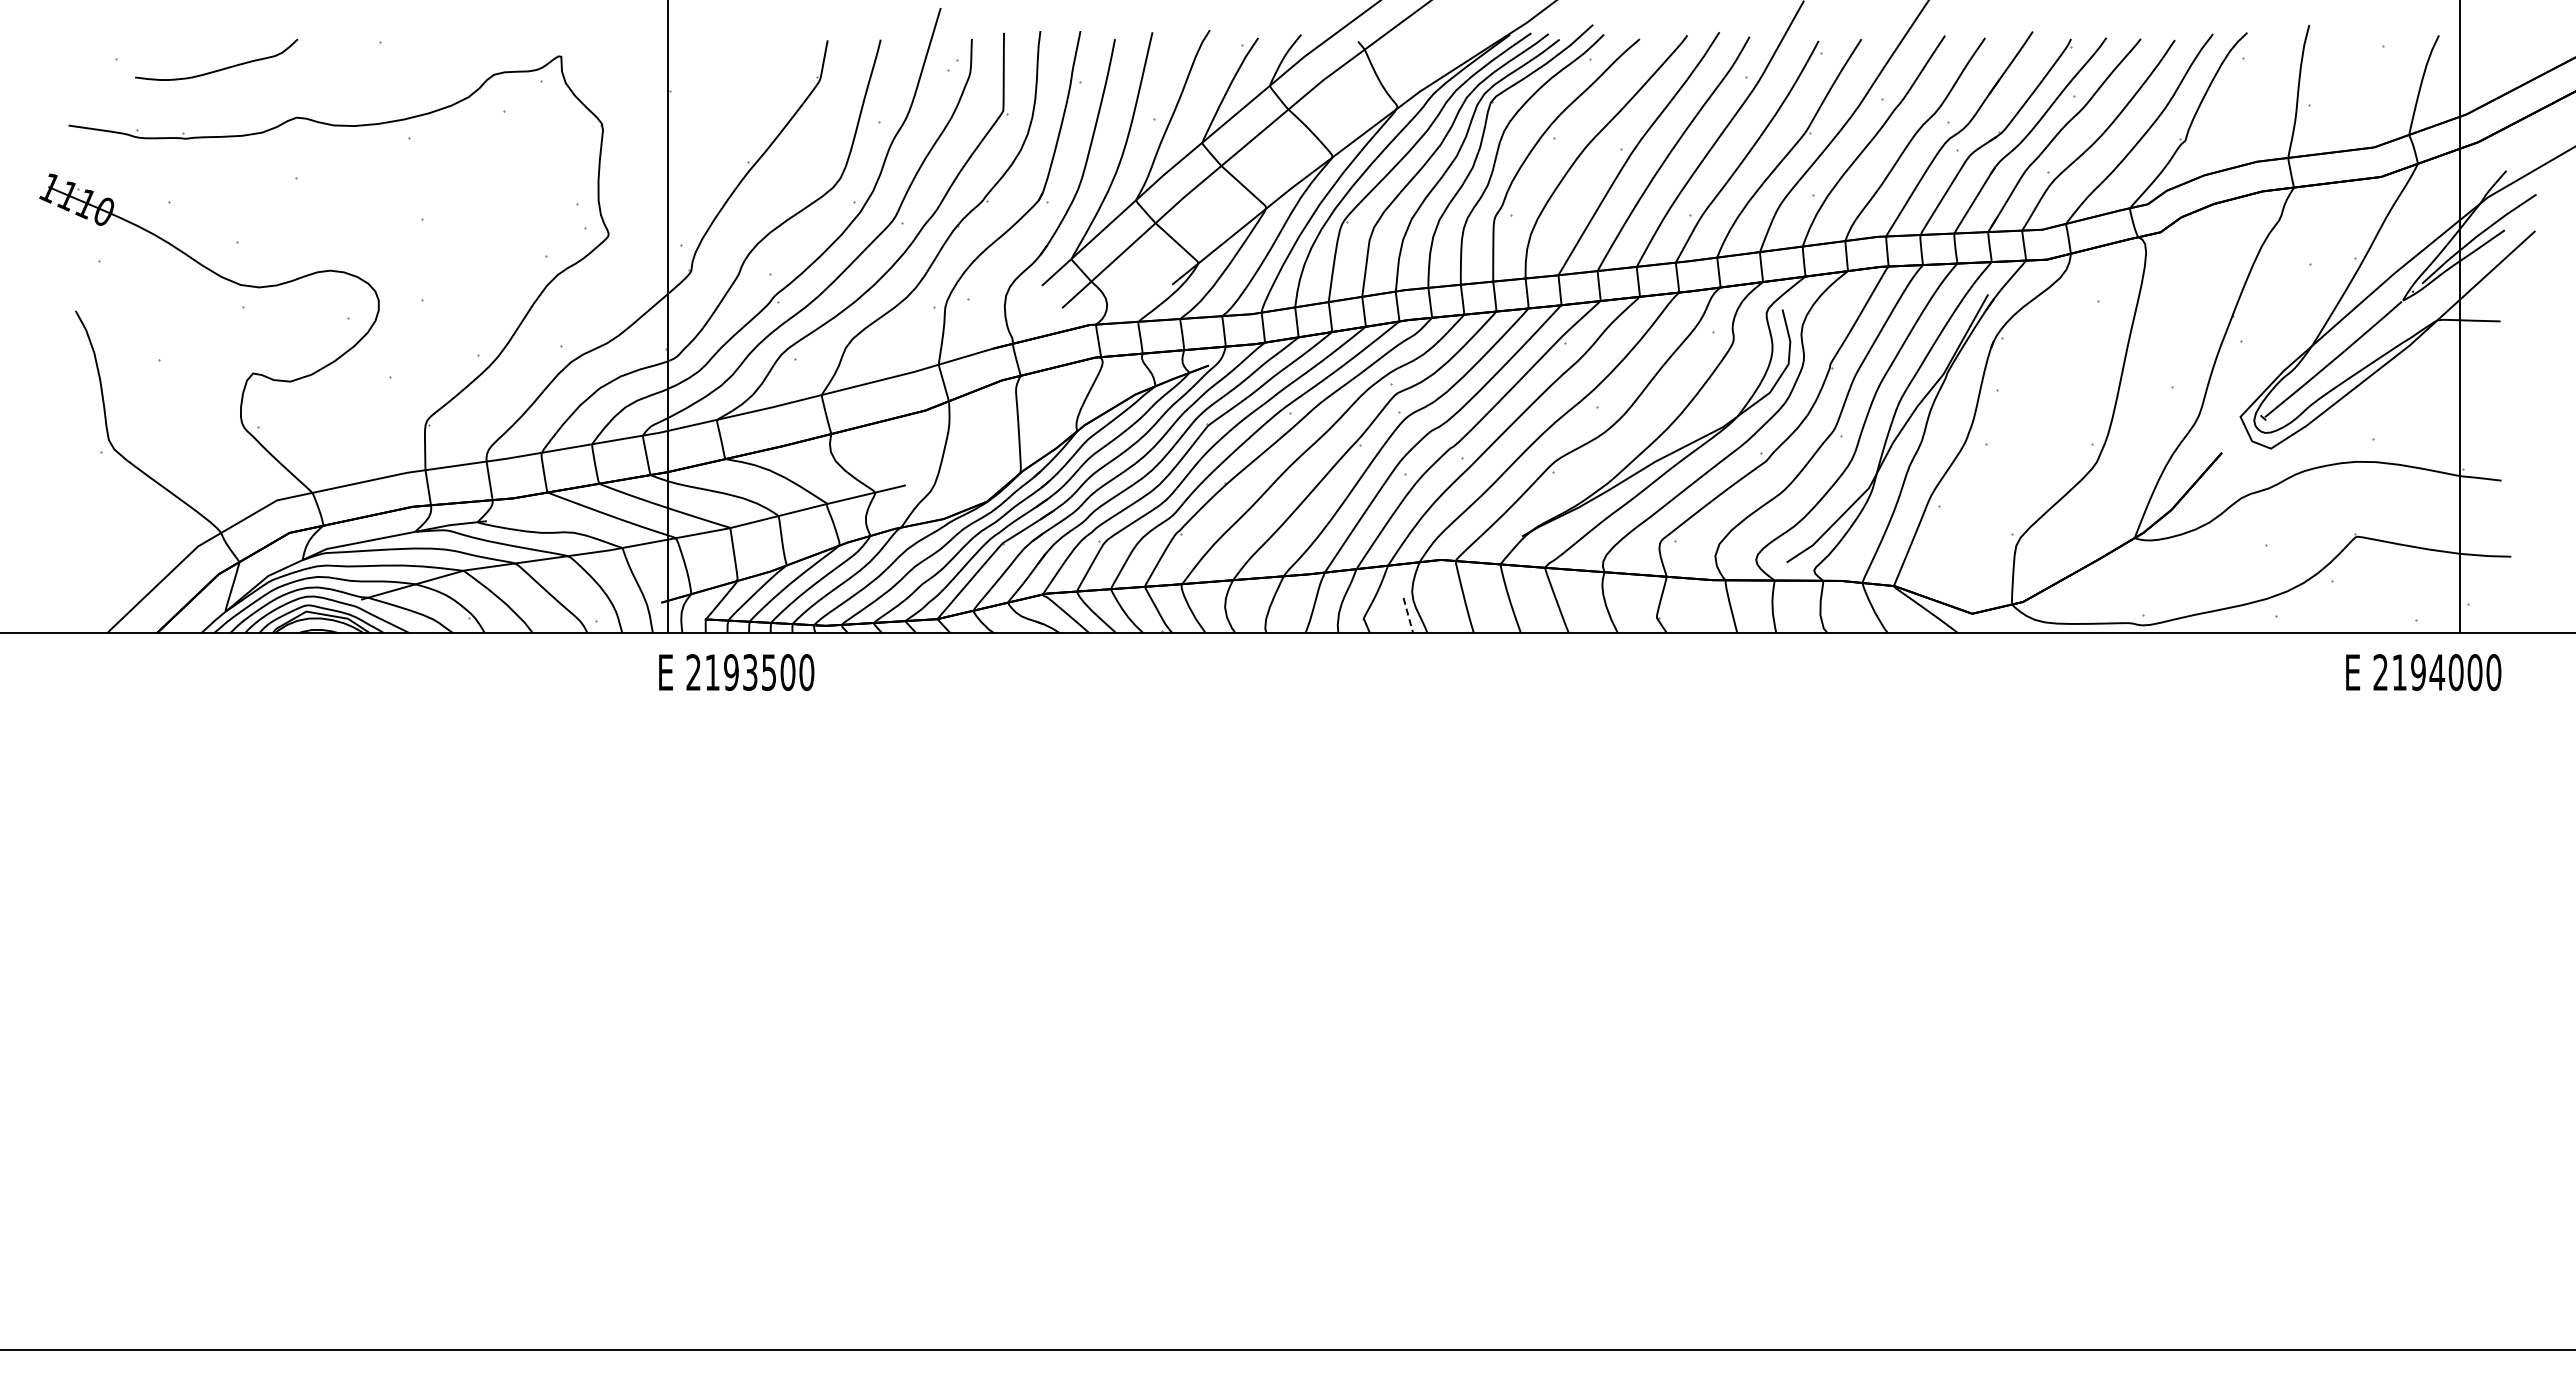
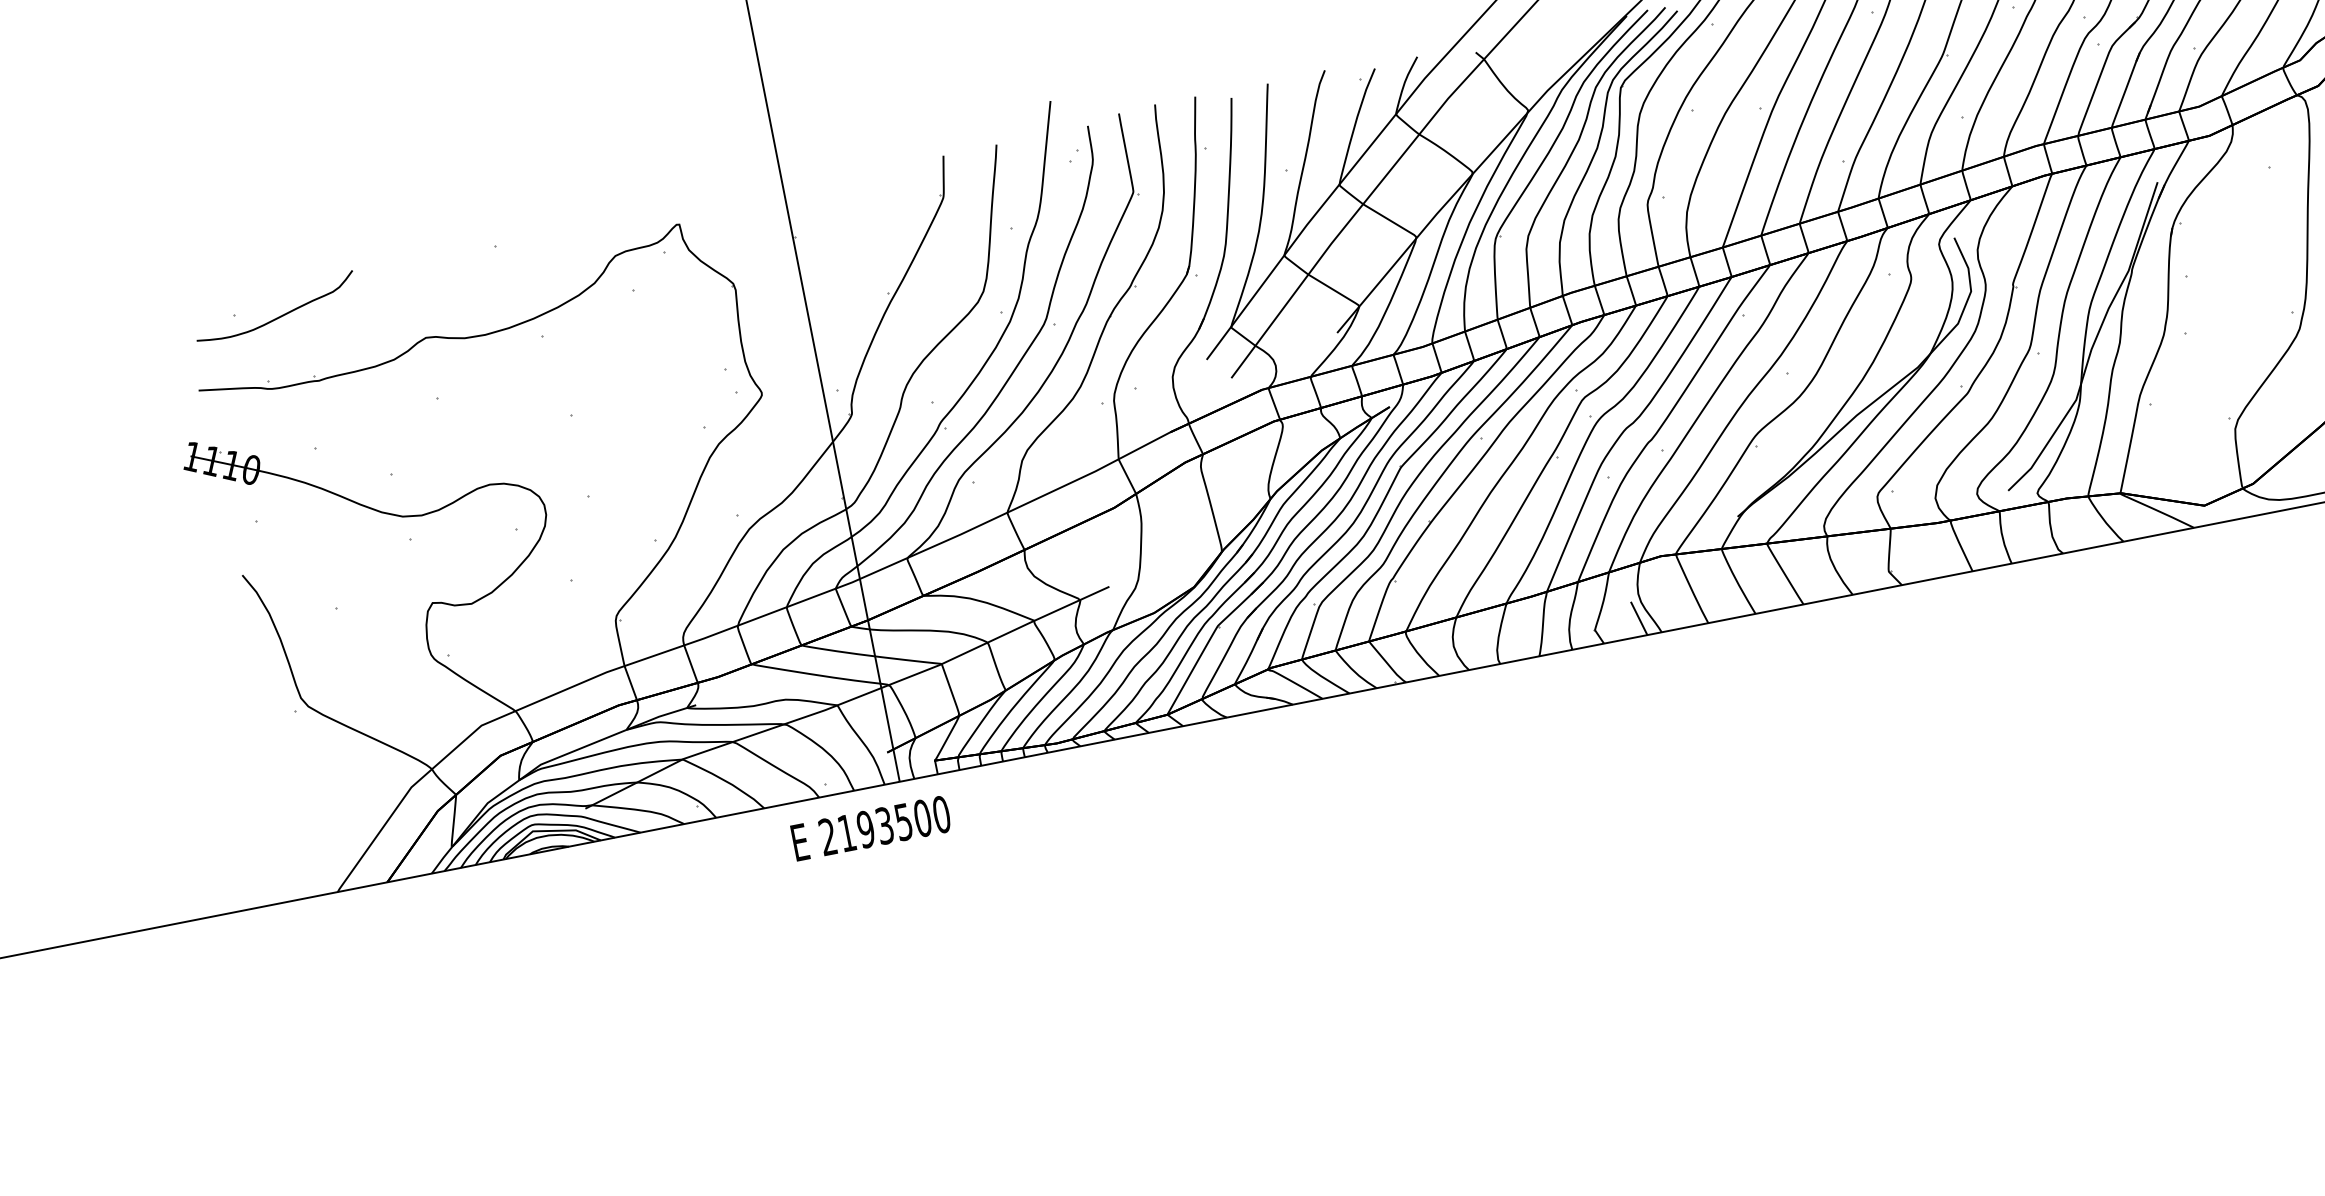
curve: (217, 69) -> (277, 316), moved
line: (1408, 616) -> (1639, 619), dashed -> solid
text: (736, 672) -> (871, 828), moved

